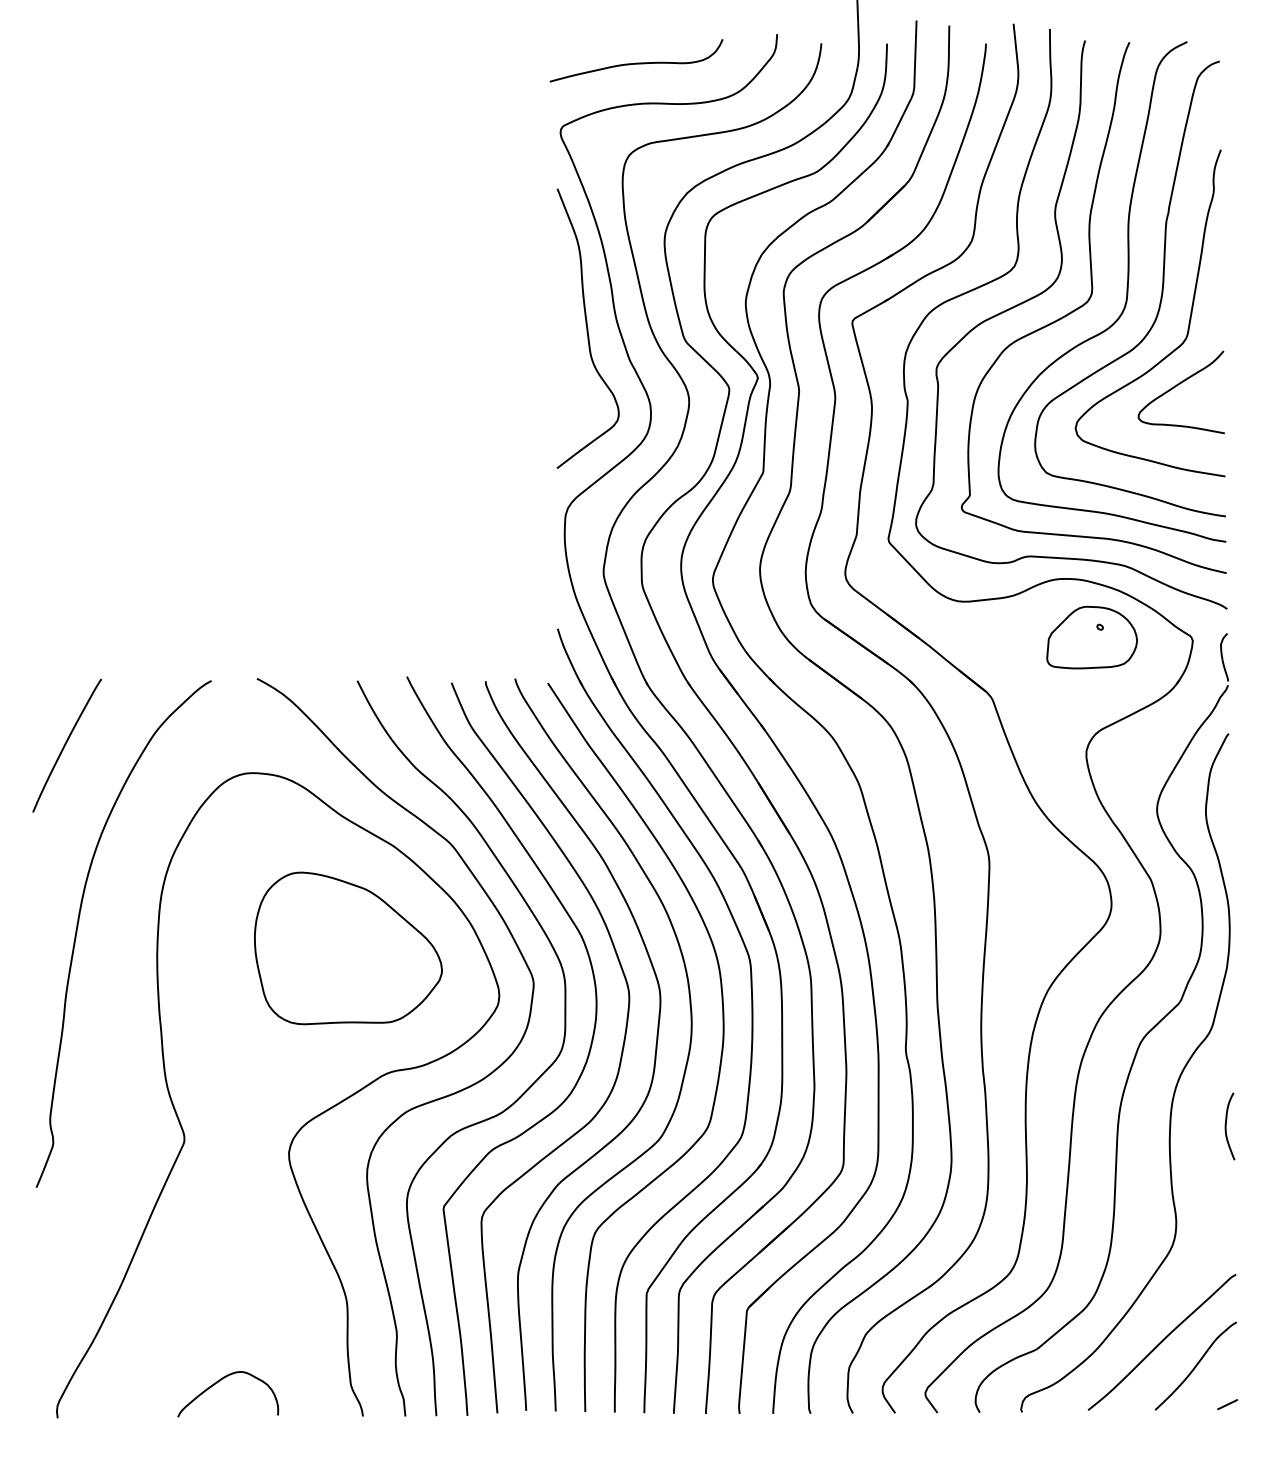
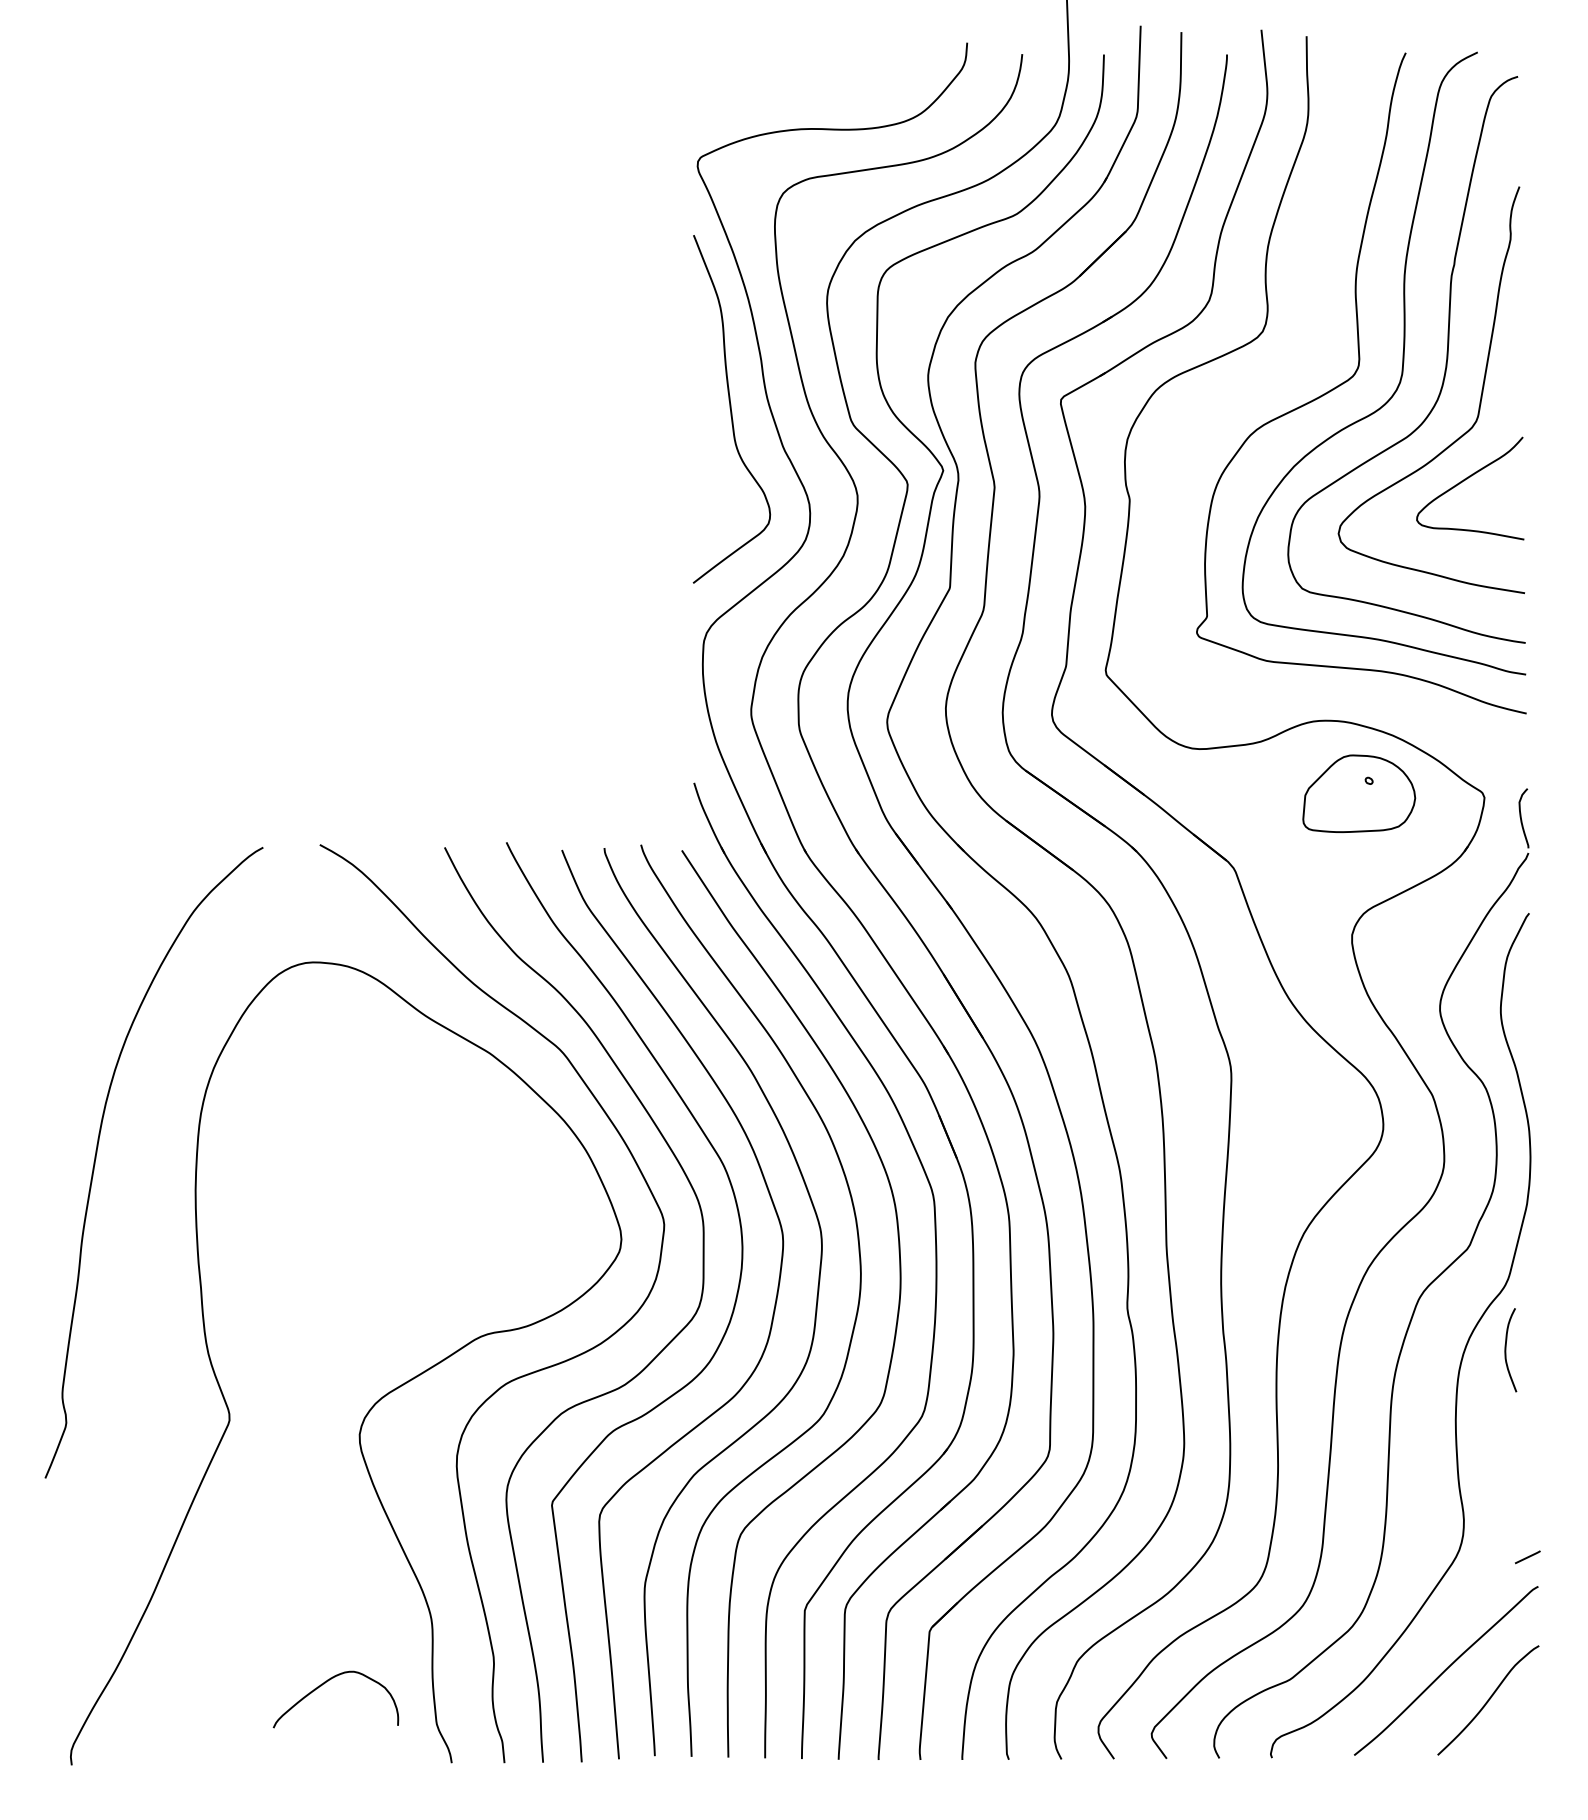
curve: (636, 62) -> (792, 78), removed
curve: (1046, 291) -> (1302, 362), removed
curve: (65, 745) -> (81, 928), removed
part: (348, 948) -> (433, 1180), removed
curve: (1226, 1126) -> (1506, 1350), moved
curve: (218, 1382) -> (324, 1684), moved
line: (1227, 1404) -> (1527, 1557), moved

